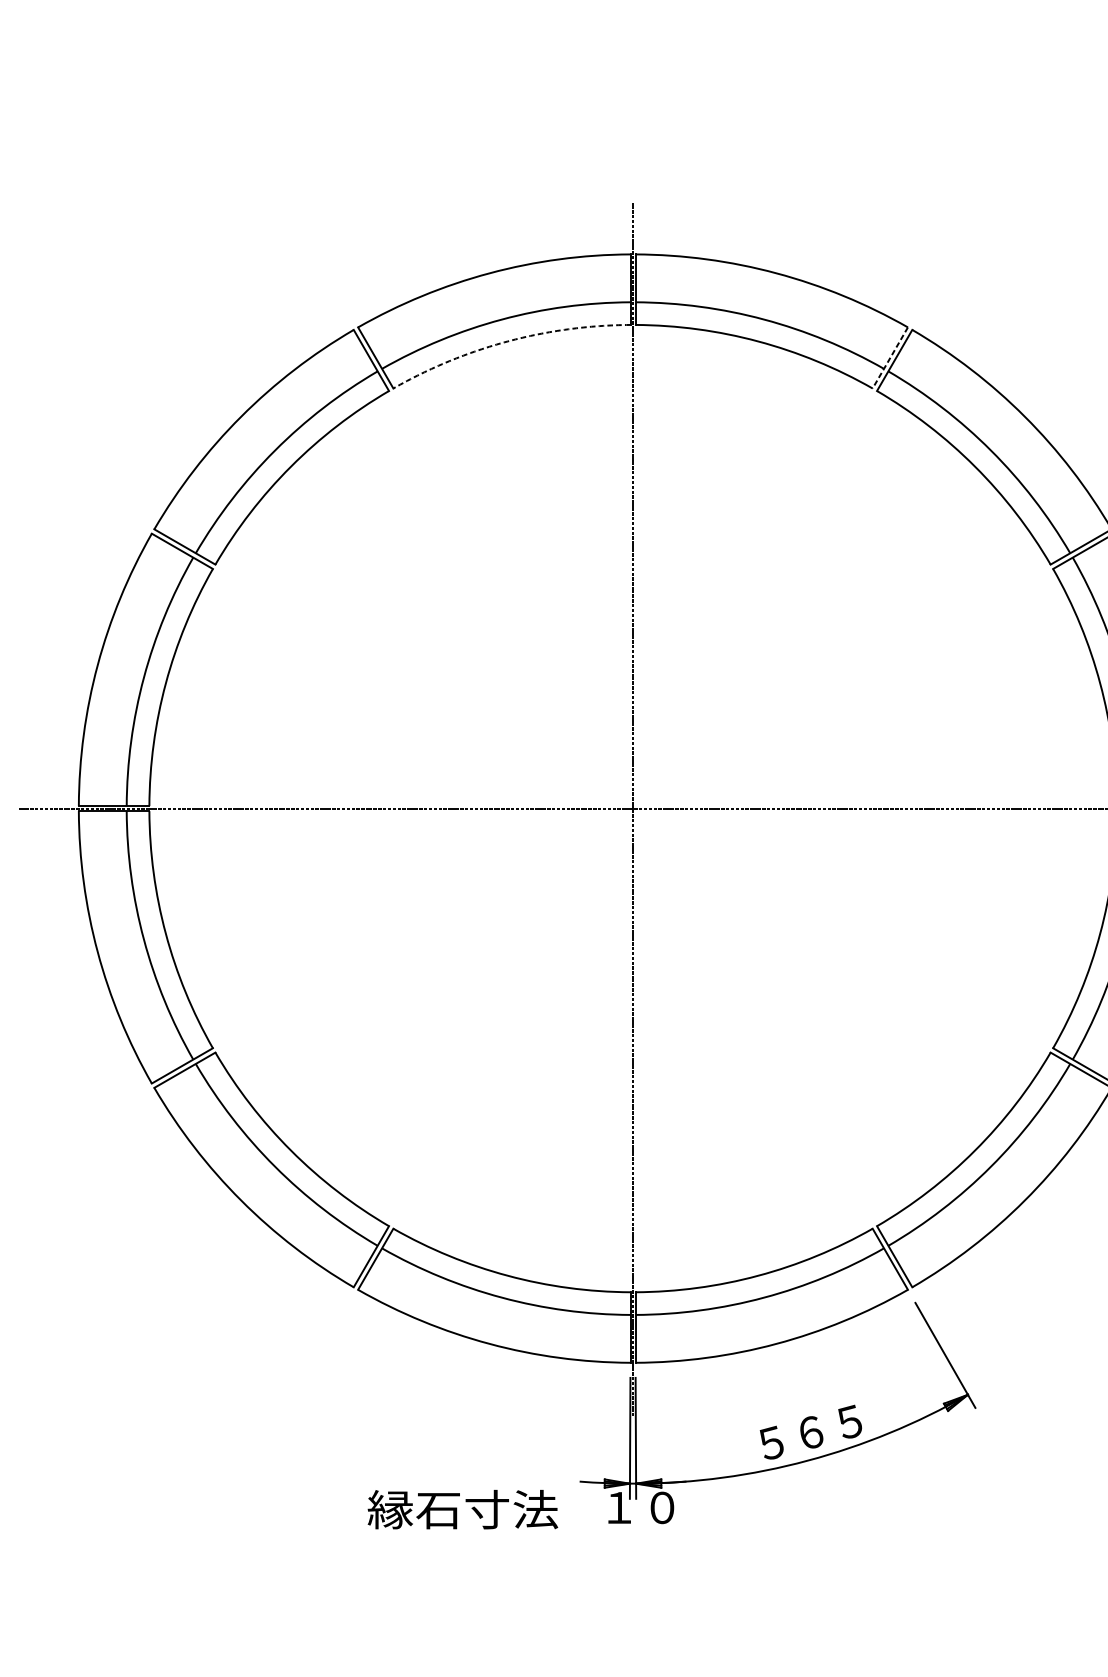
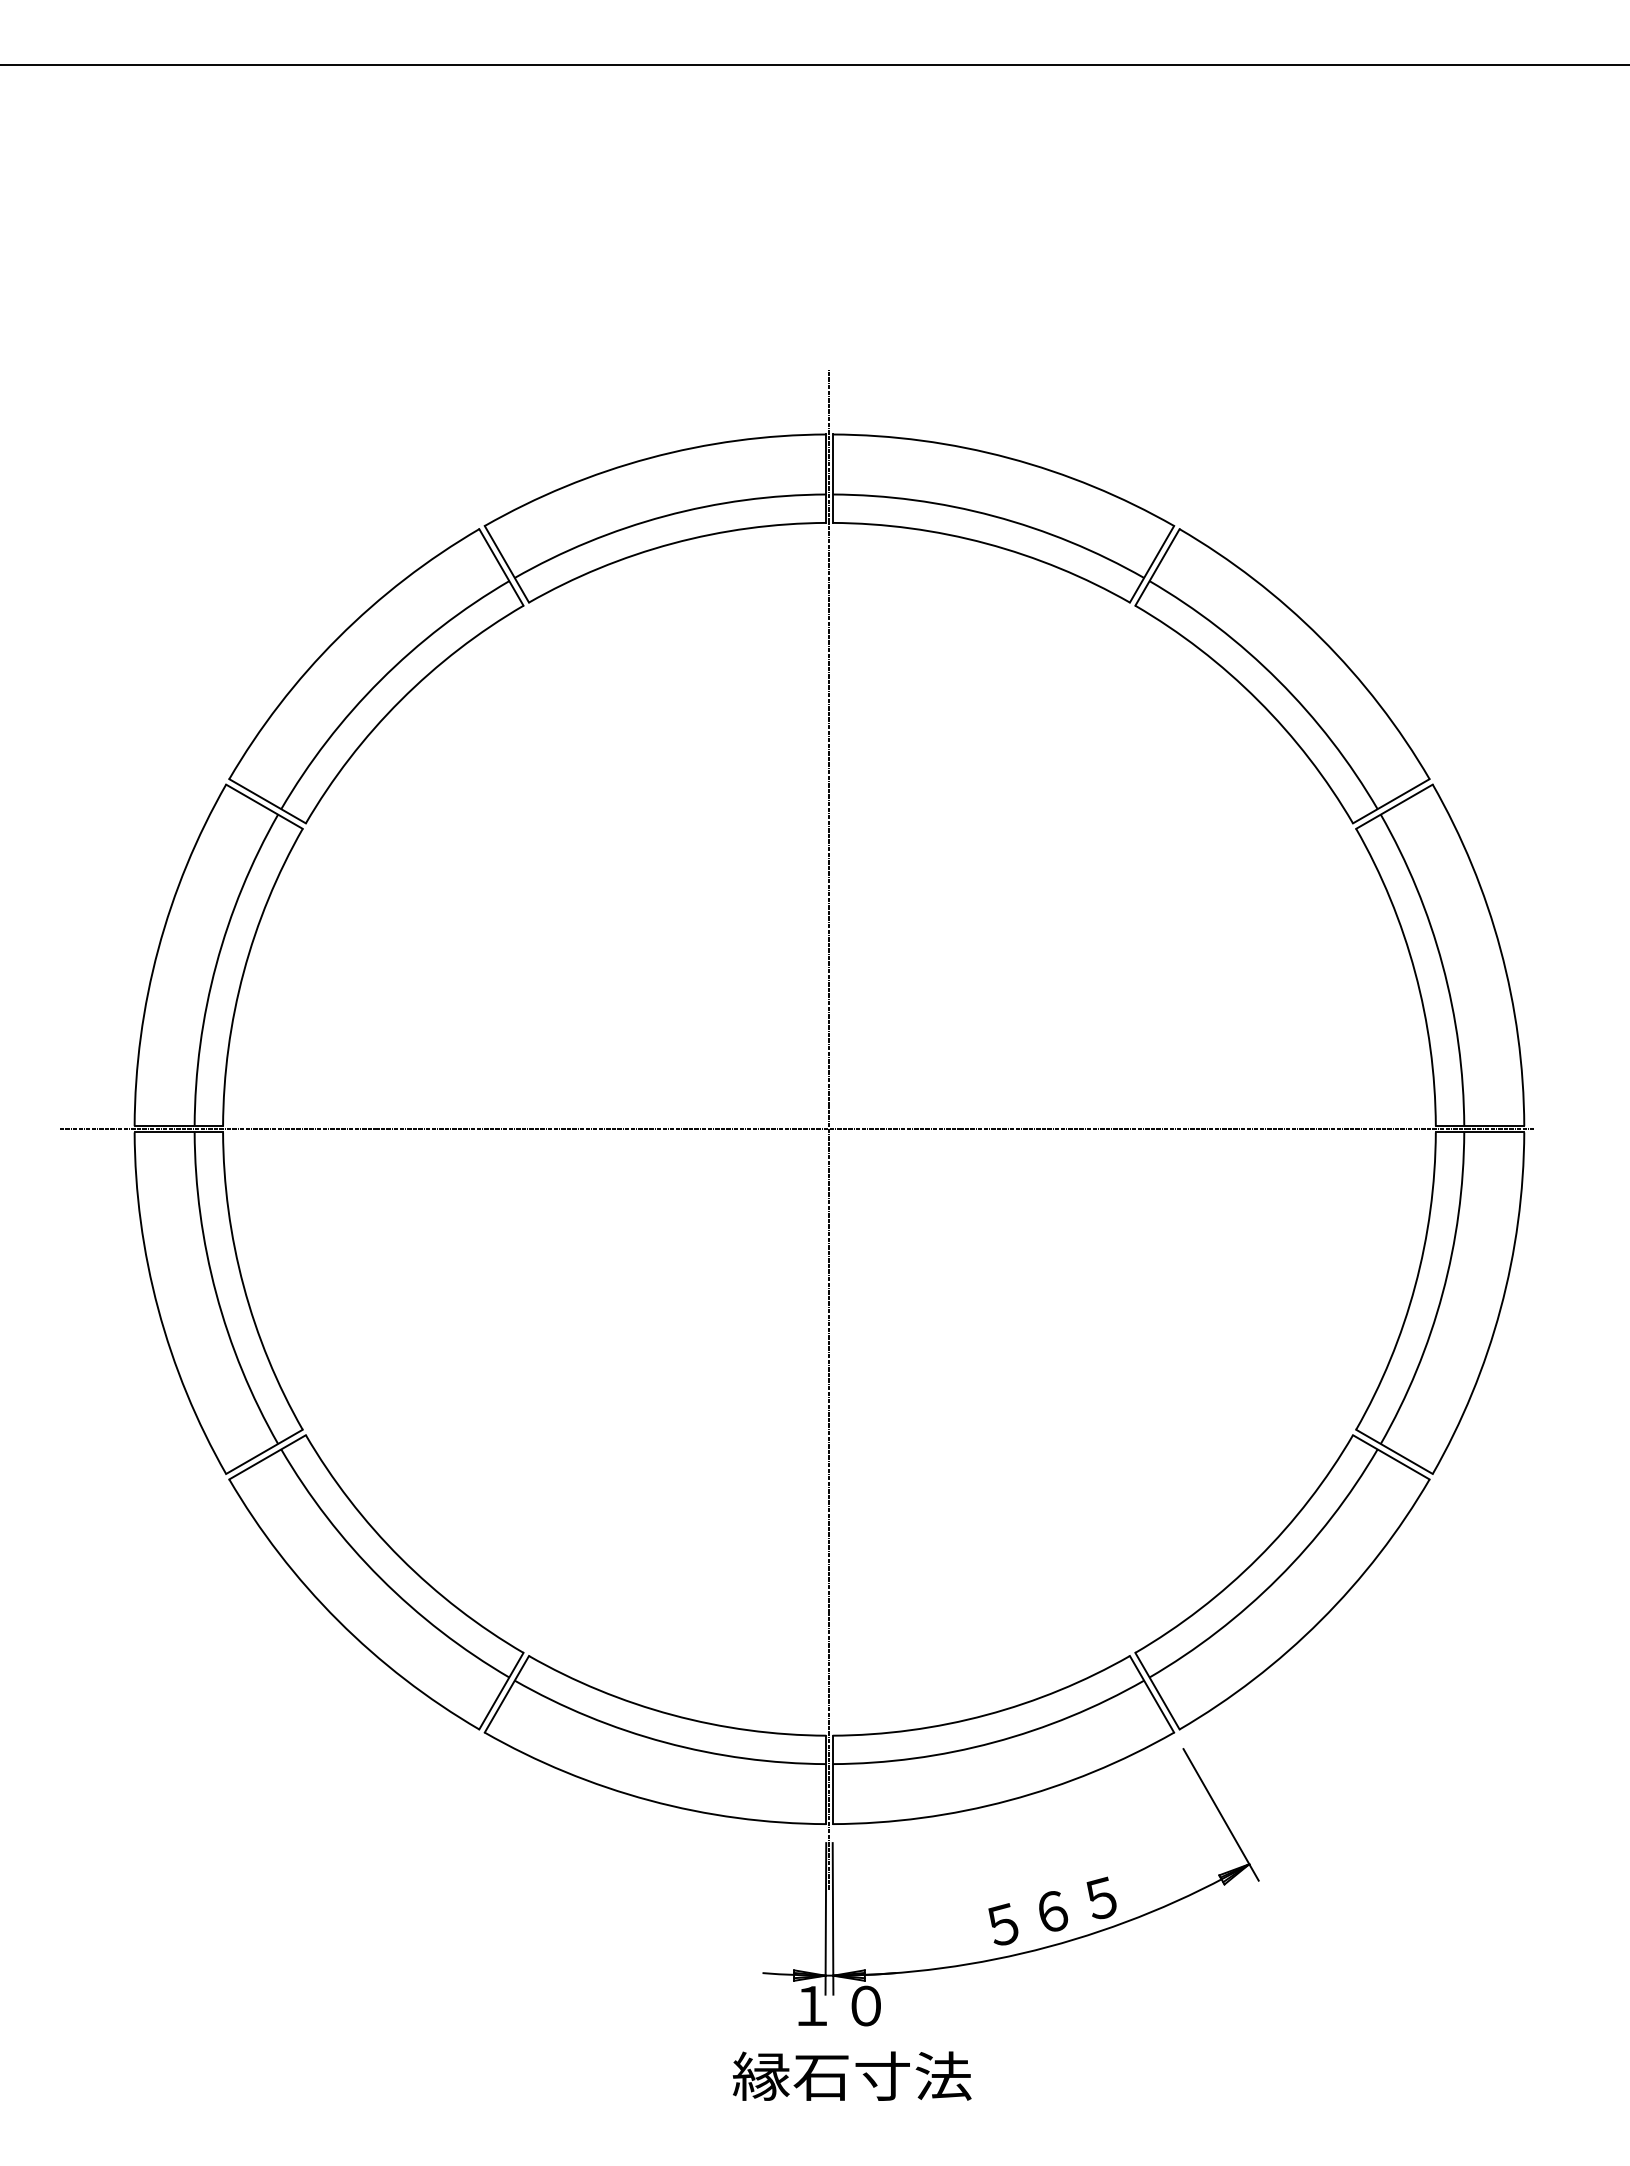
arc: (507, 341) -> (672, 543), dashed -> solid
line: (889, 358) -> (1151, 564), dashed -> solid
text: (462, 1509) -> (851, 2075), moved

